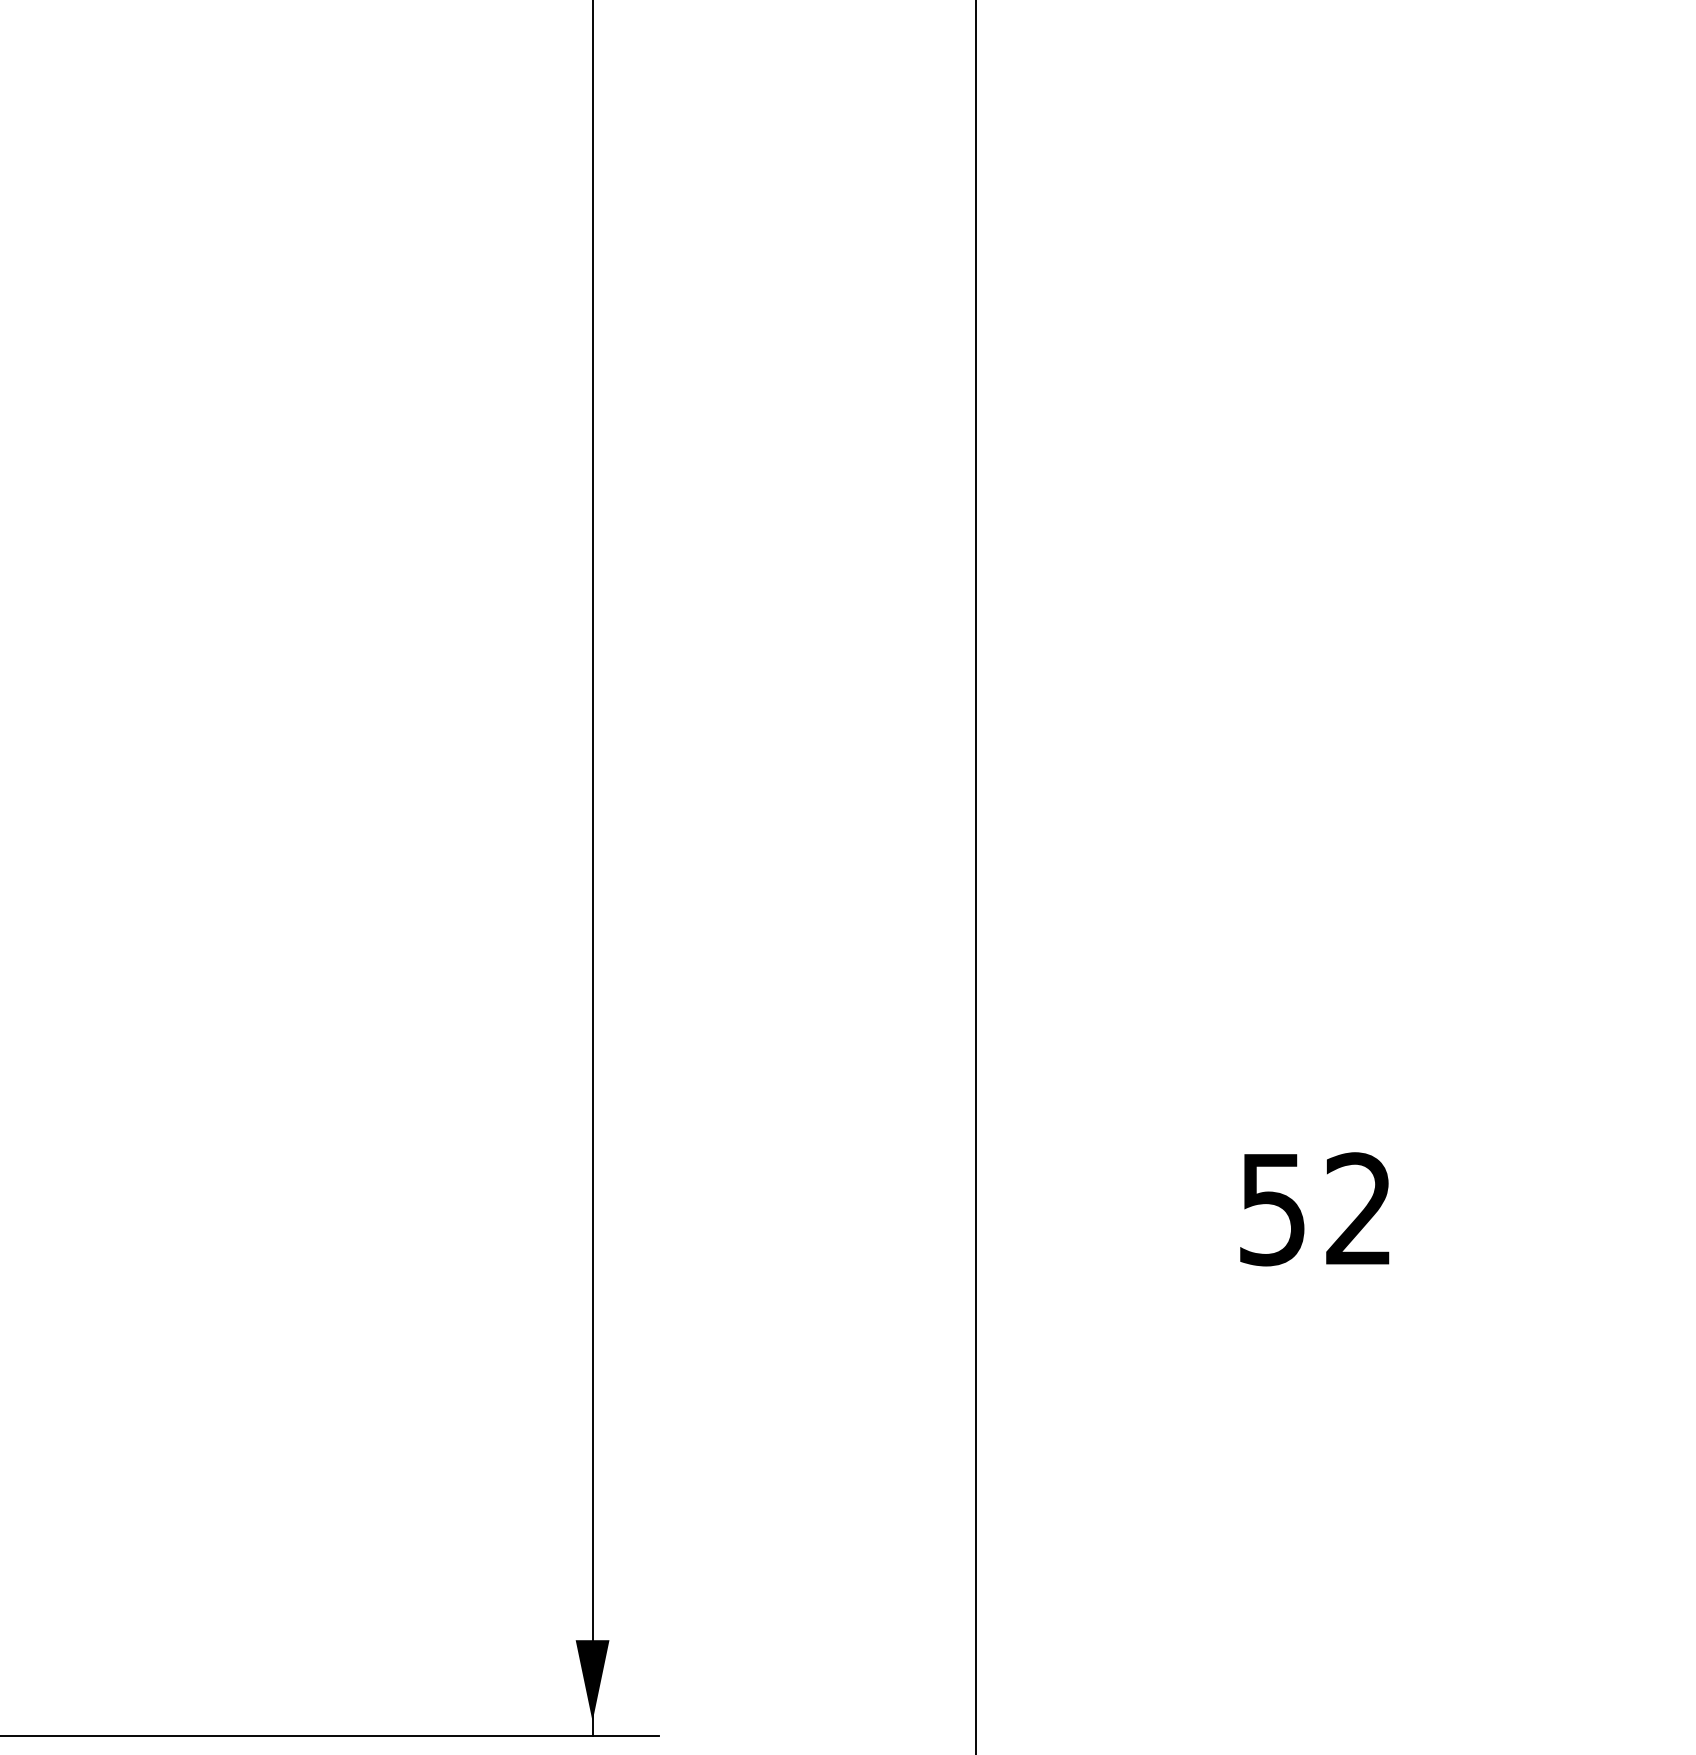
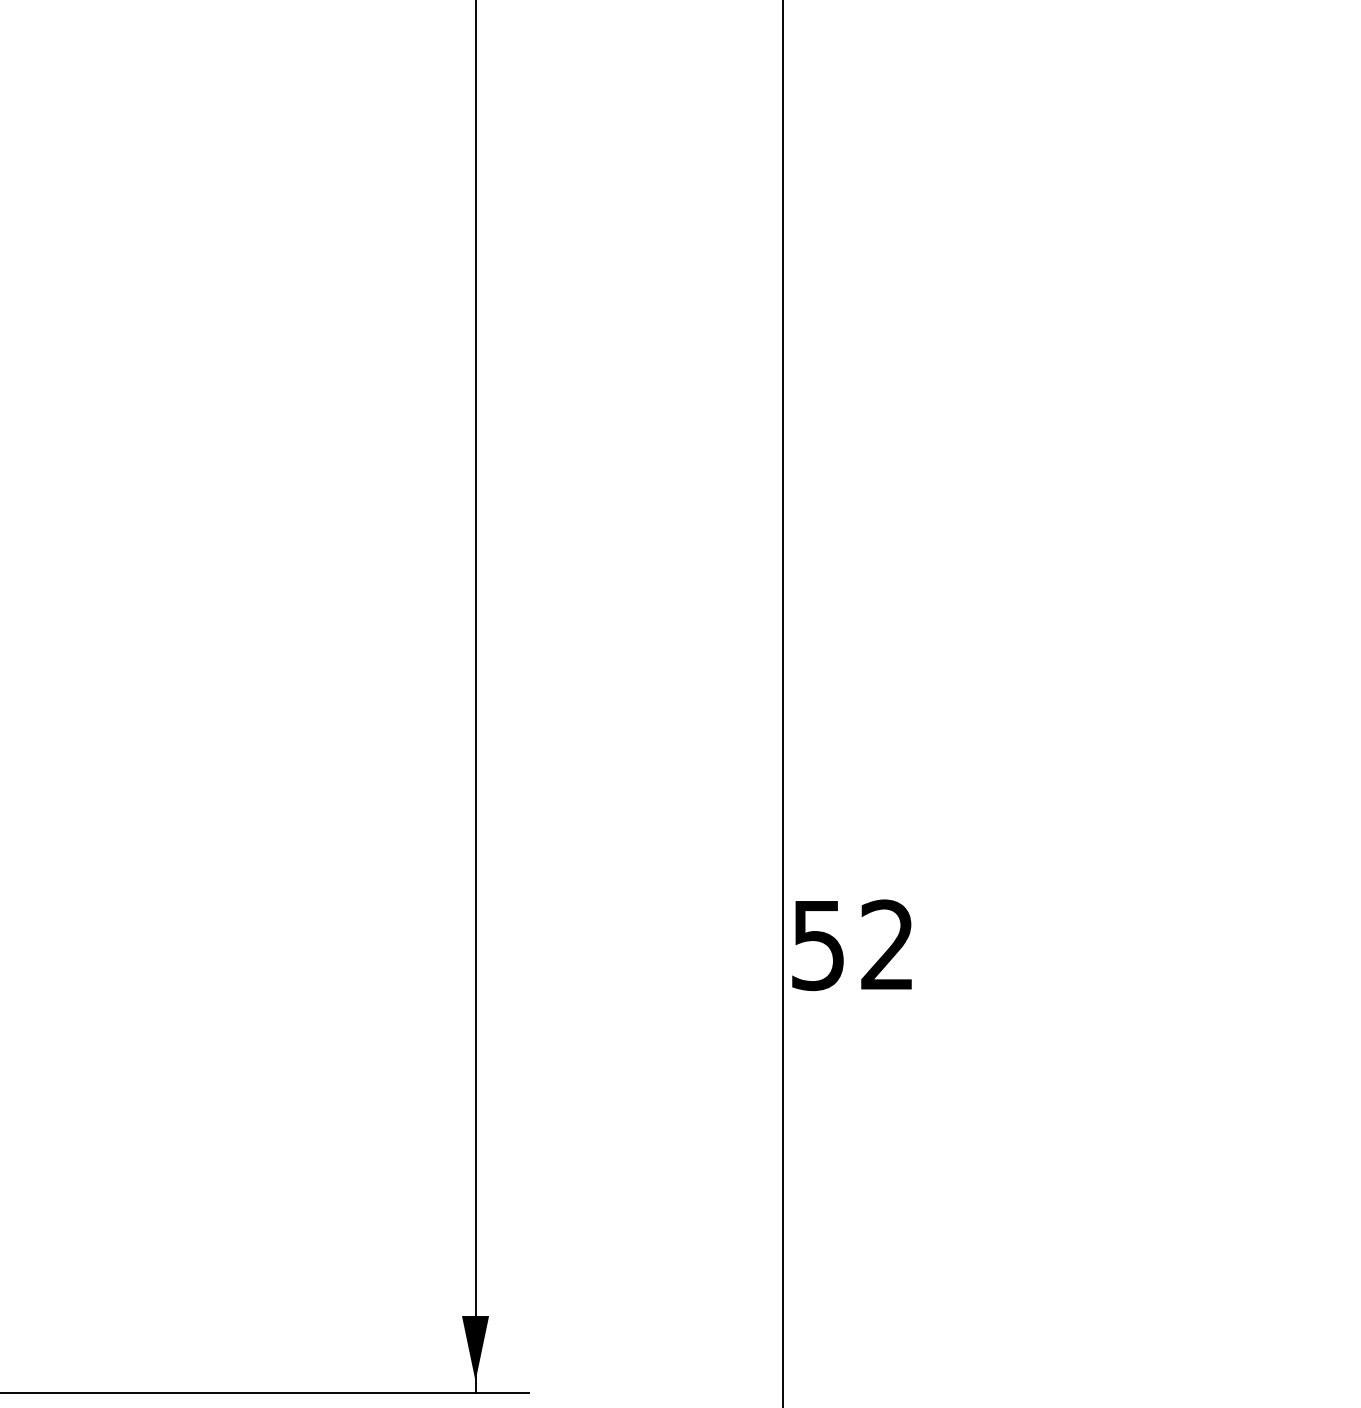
text: (1314, 1209) -> (851, 945), moved

